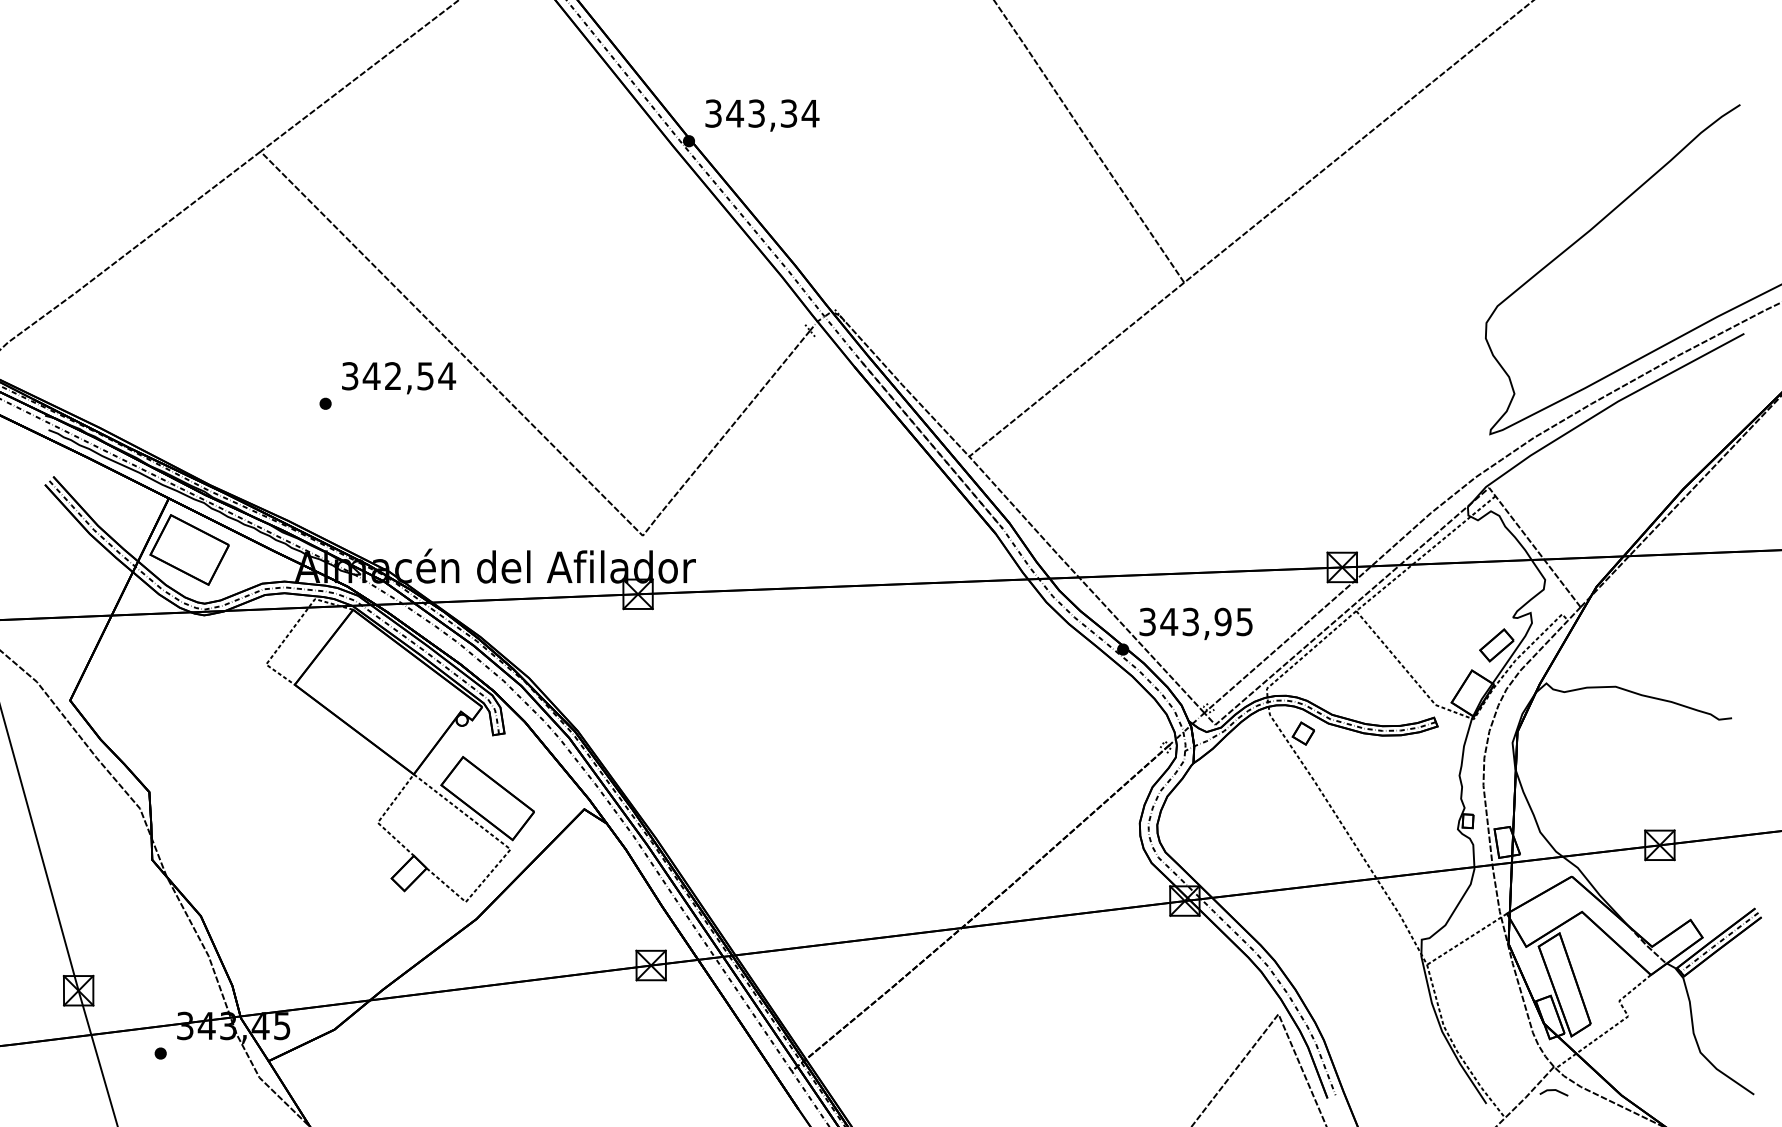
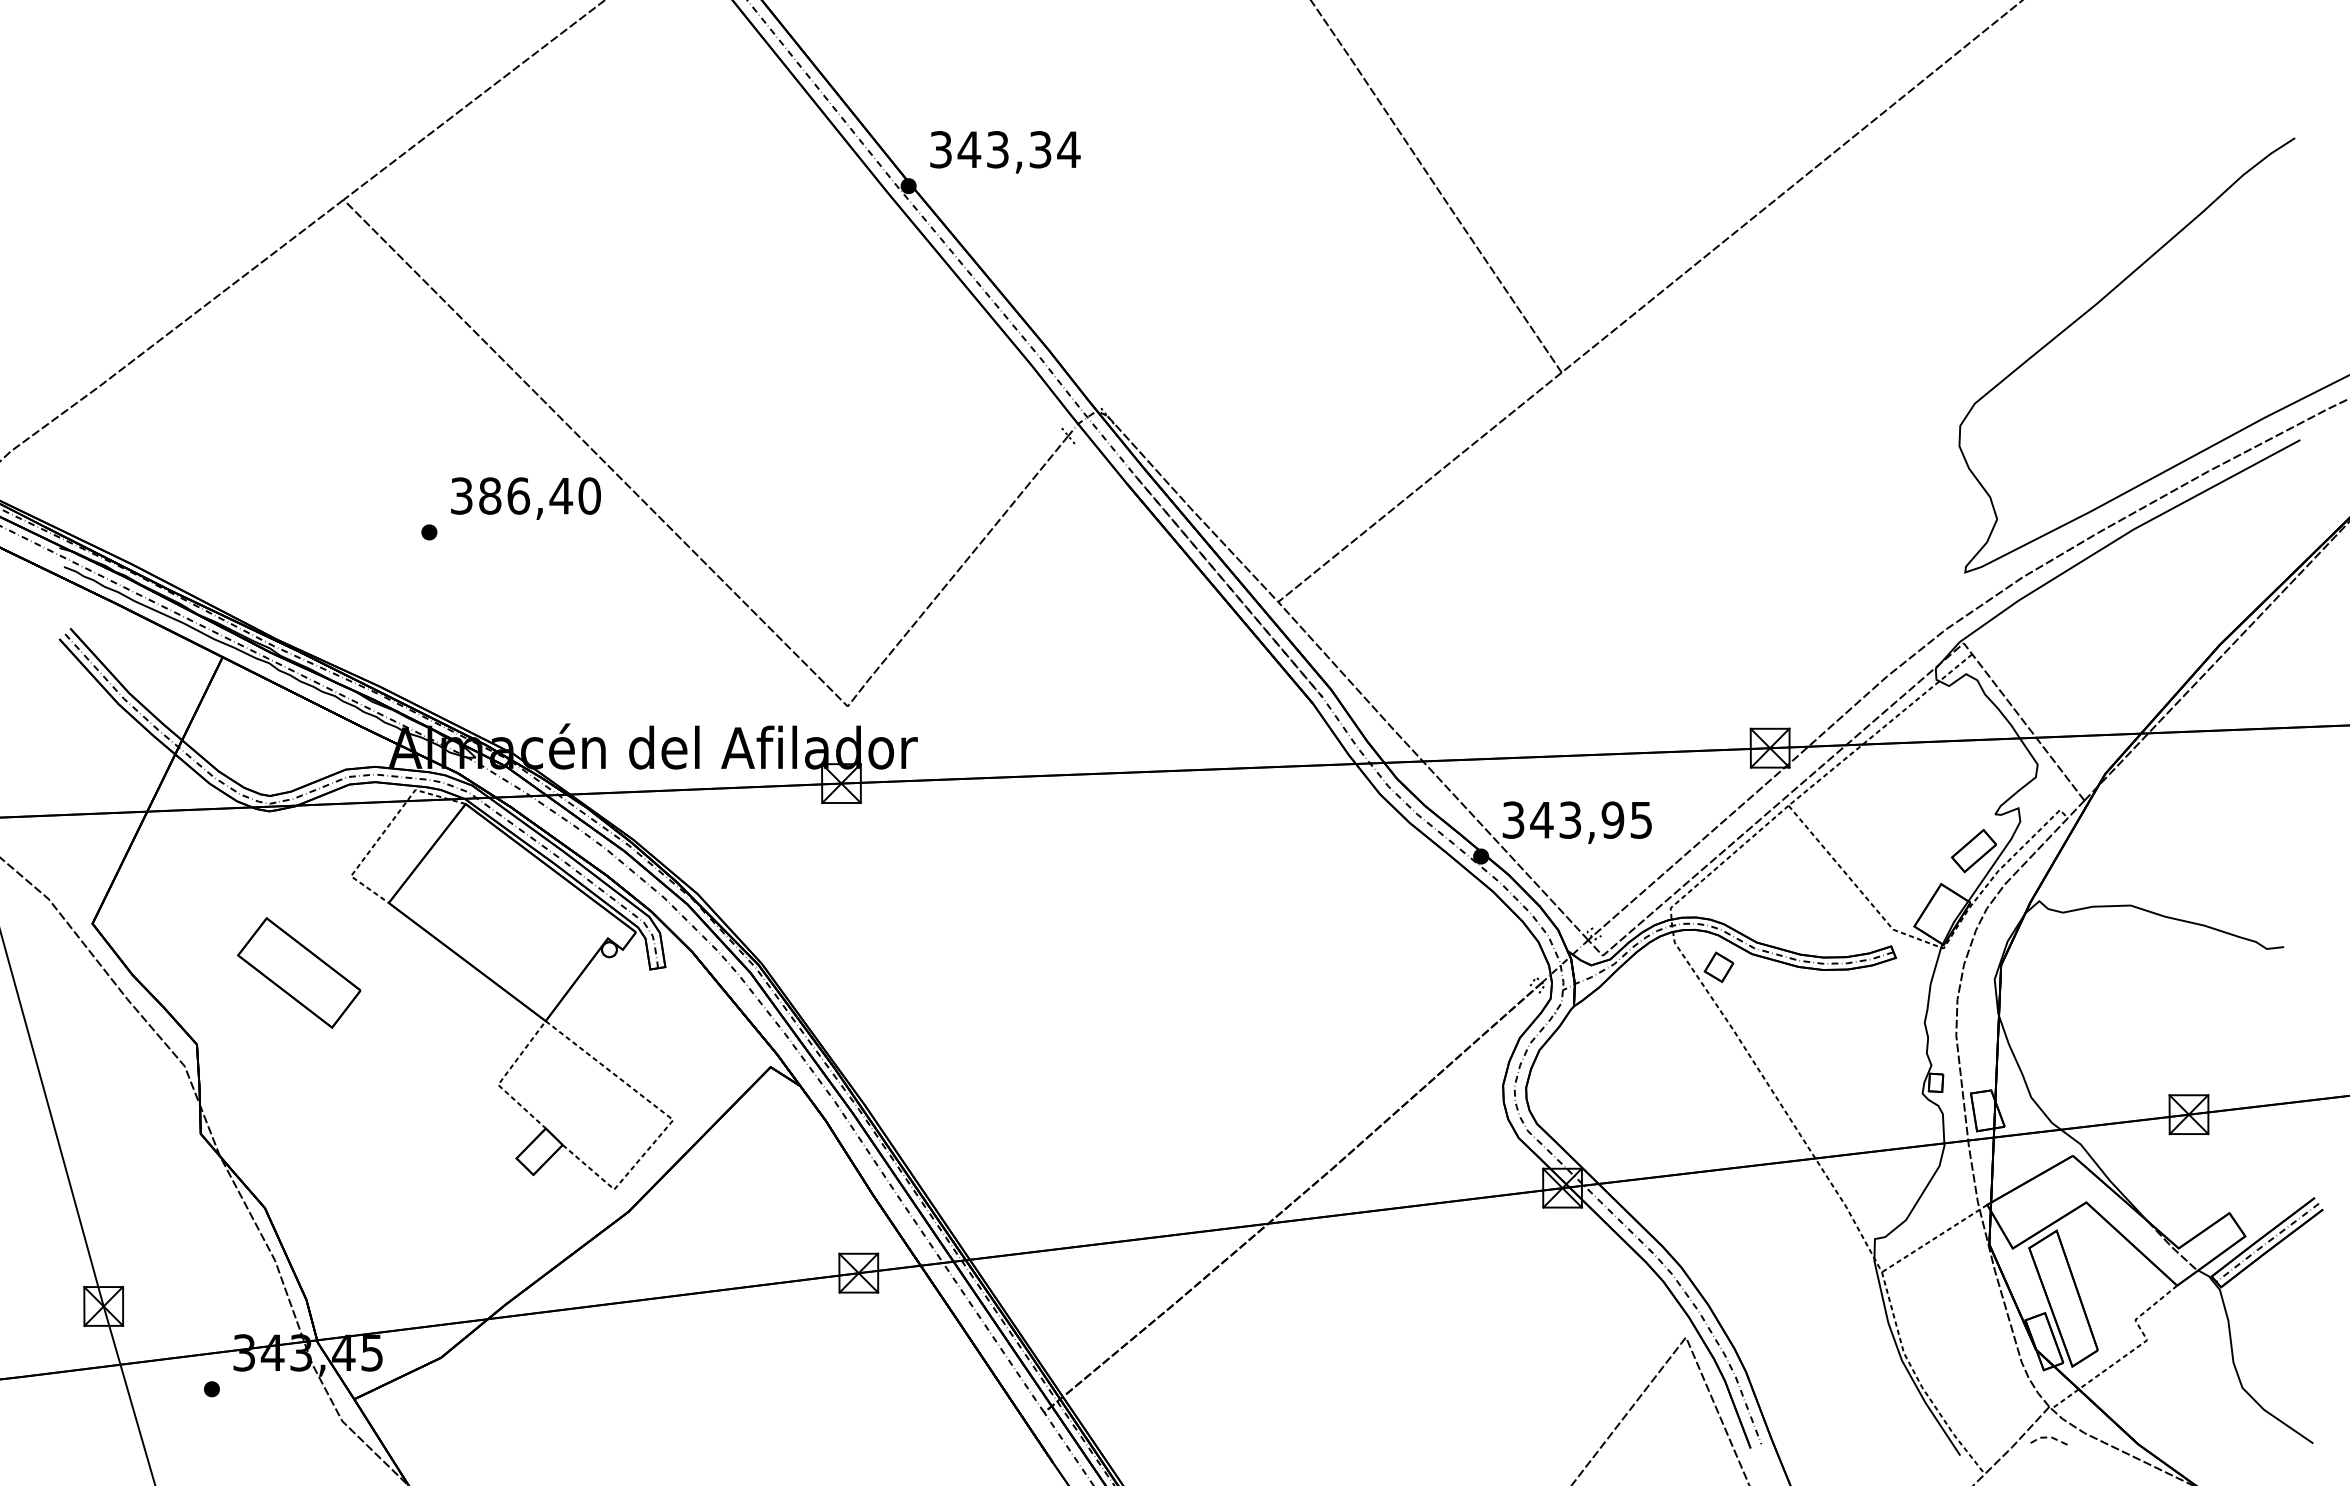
text: (409, 375) -> (539, 495), 342,54 -> 386,40
part: (189, 550) -> (249, 725), removed
part: (487, 798) -> (299, 972), moved
line: (1554, 1090) -> (2049, 1437), solid -> dashed

